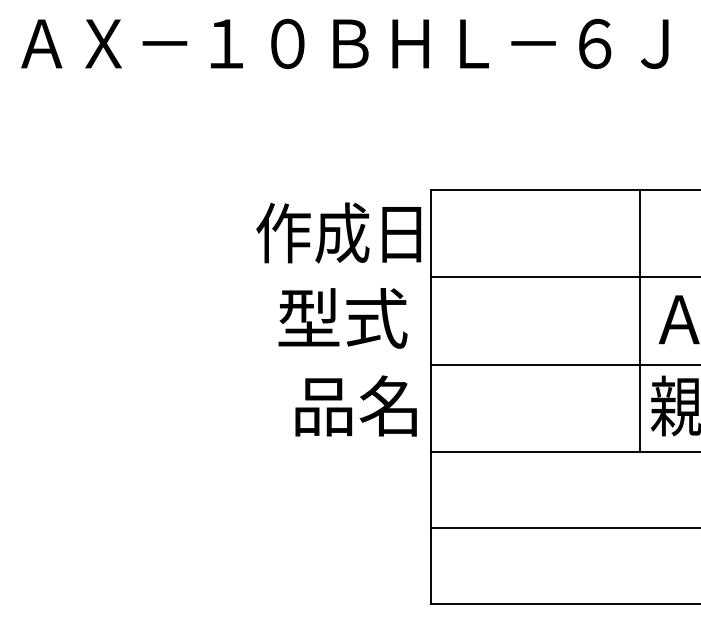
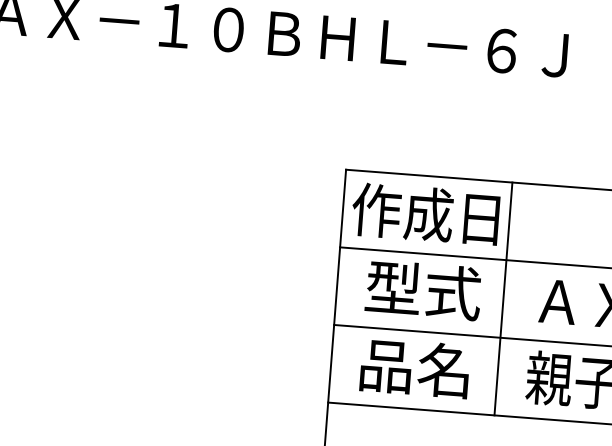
text: (338, 232) -> (425, 213), moved
text: (342, 318) -> (423, 290), moved
line: (640, 321) -> (503, 299), moved
text: (355, 405) -> (414, 367), moved

